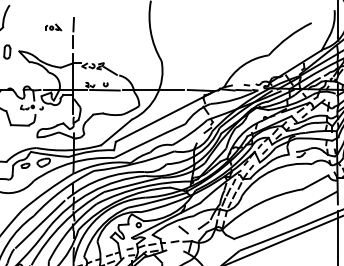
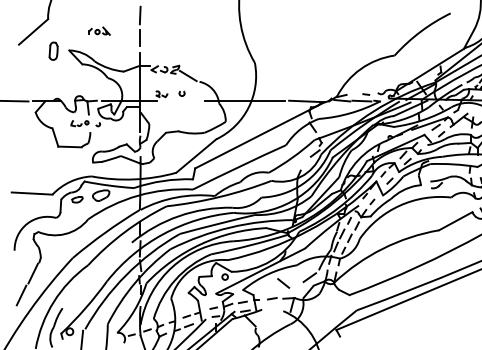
part: (53, 26) -> (99, 30), moved
line: (104, 89) -> (180, 100), removed
line: (40, 223) -> (96, 275), removed

